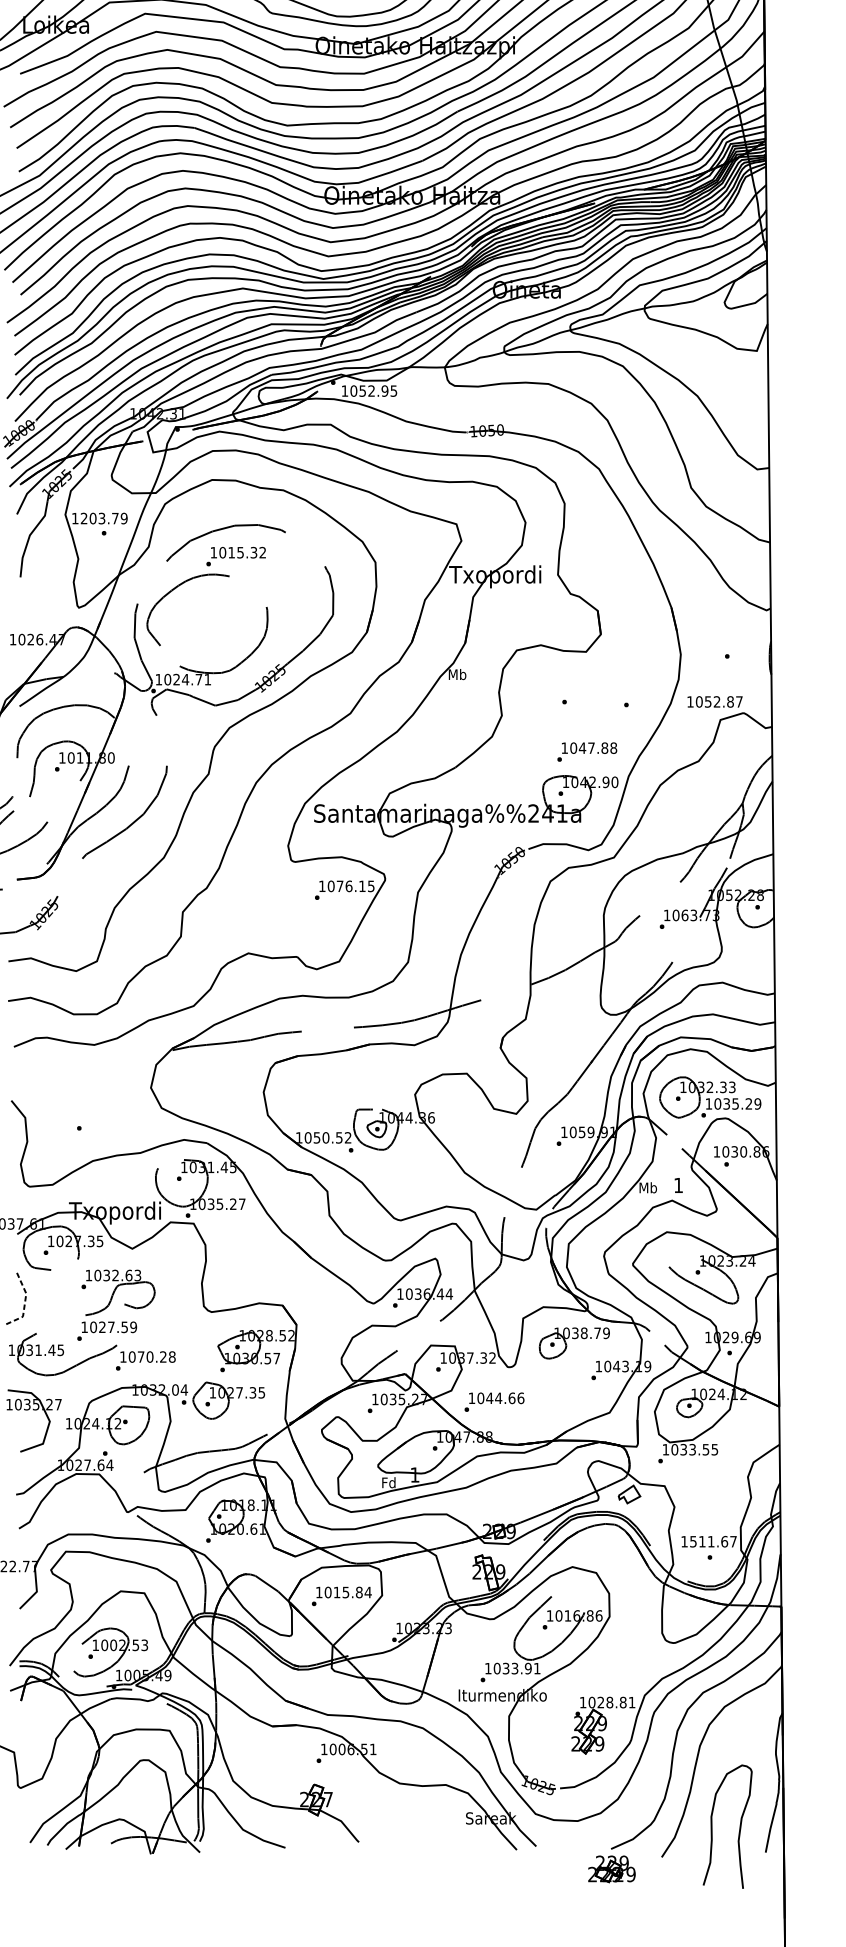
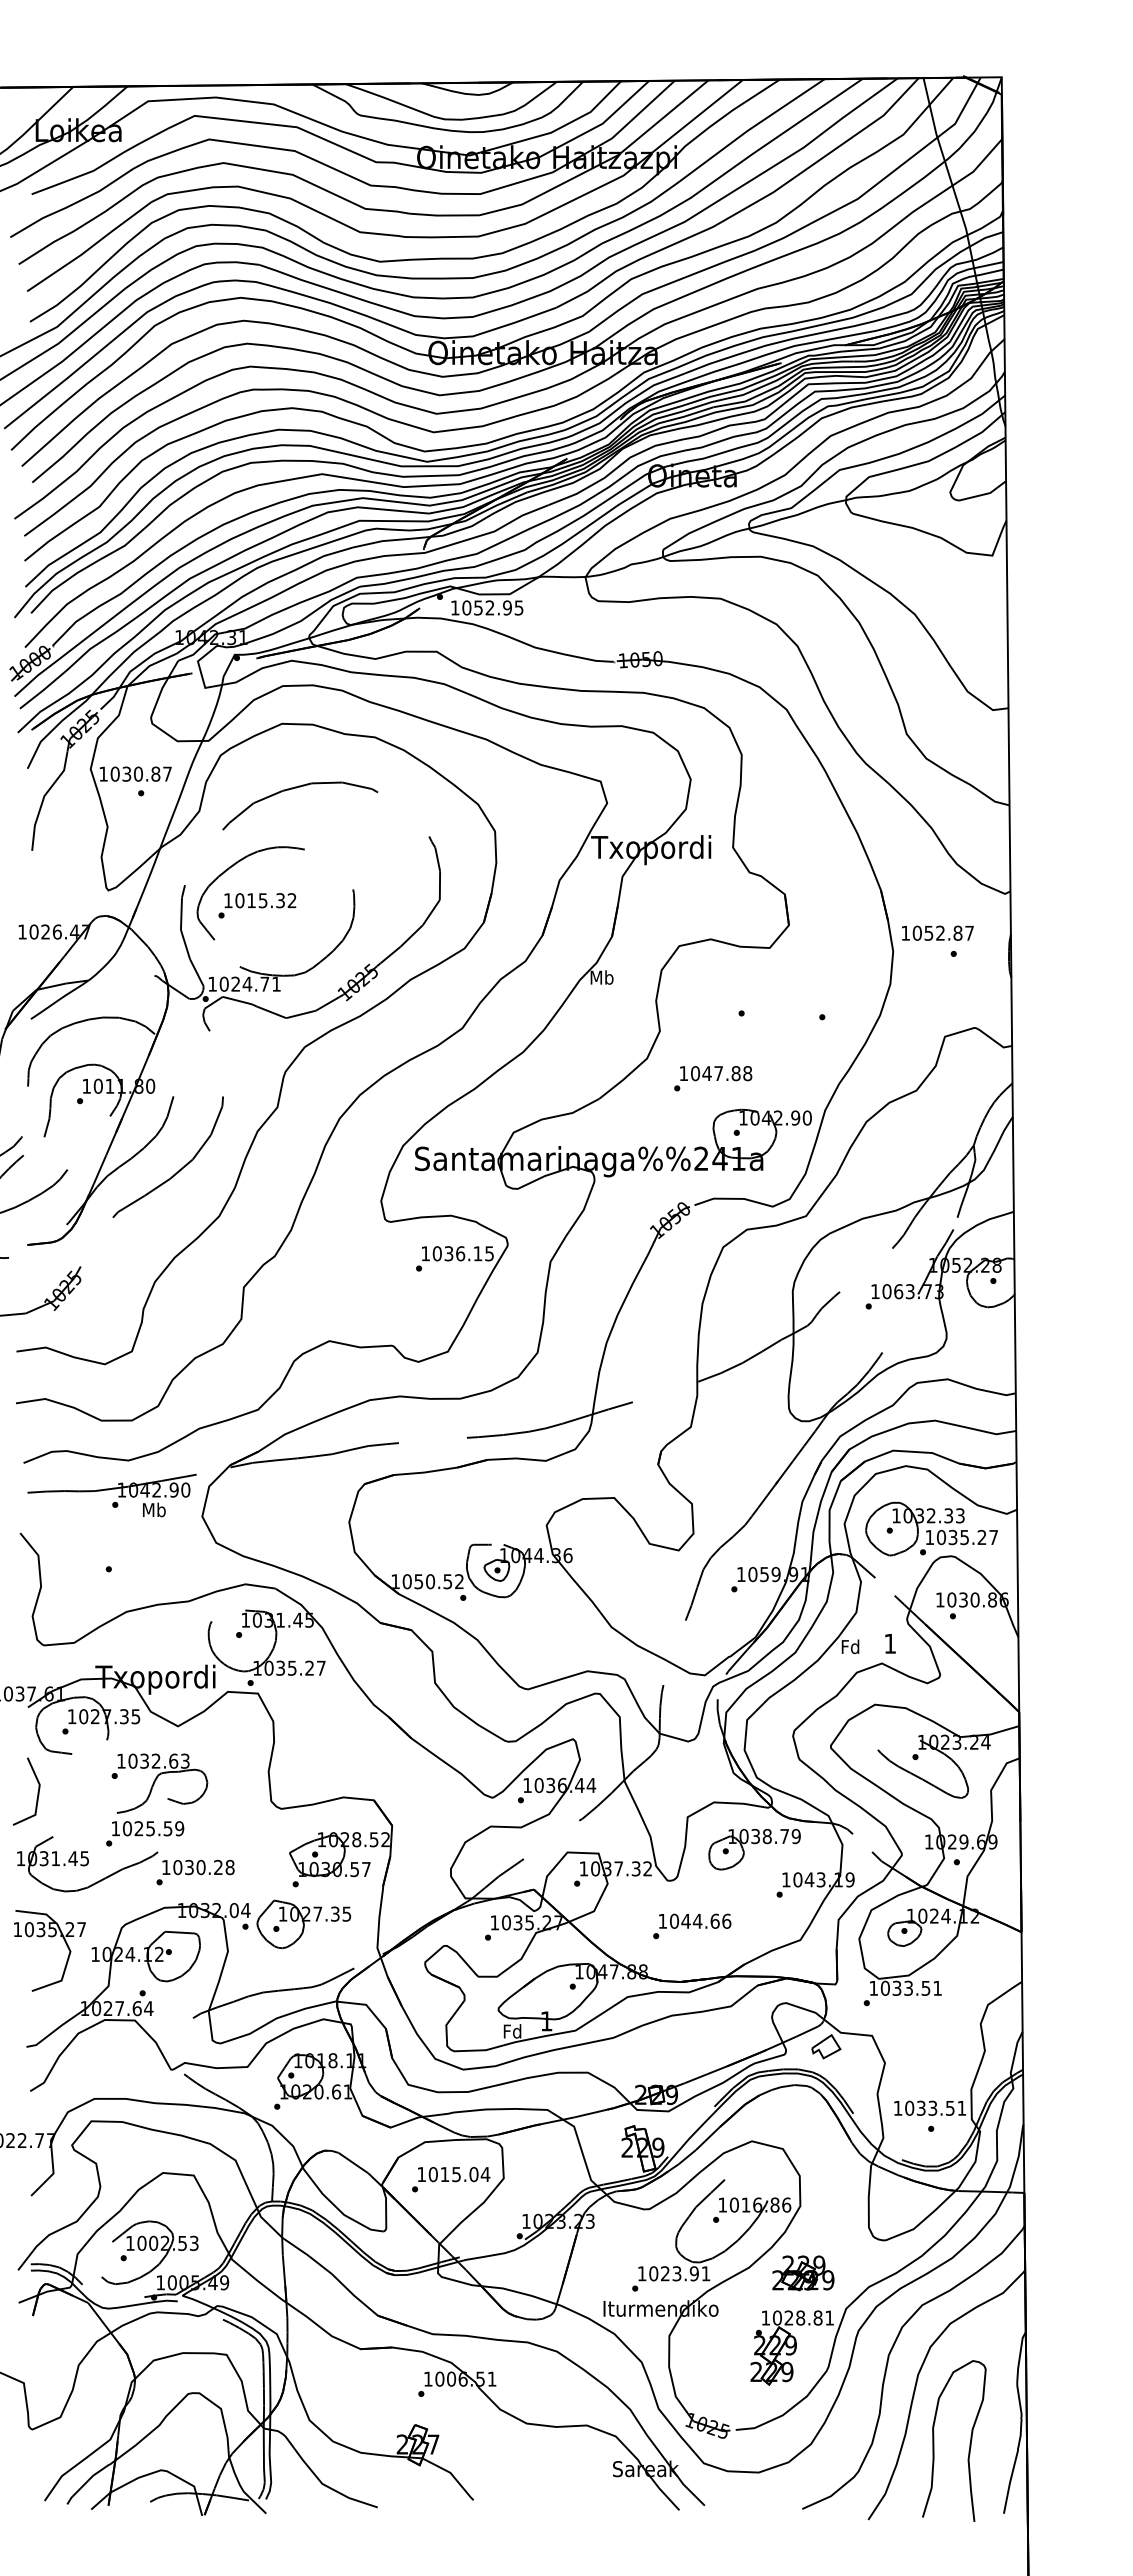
text: (103, 518) -> (140, 773), 1203.79 -> 1030.87
text: (236, 556) -> (257, 905), moved
text: (714, 701) -> (937, 932), moved
text: (587, 751) -> (713, 1078), moved
text: (339, 886) -> (448, 1253), 1076.15 -> 1036.15
part: (81, 1071) -> (111, 1495), added
text: (757, 1103) -> (993, 1537), 1035.29 -> 1035.27
text: (648, 1187) -> (850, 1646), Mb -> Fd
line: (24, 1303) -> (37, 1797), dashed -> solid
text: (111, 1327) -> (150, 1828), 1027.59 -> 1025.59
text: (141, 1357) -> (189, 1867), 1070.28 -> 1030.28
text: (494, 1402) -> (692, 1926), moved
text: (714, 1449) -> (937, 1988), 1033.55 -> 1033.51
text: (713, 1541) -> (935, 2107), 1511.67 -> 1033.51
text: (358, 1592) -> (473, 2174), 1015.84 -> 1015.04
text: (506, 1668) -> (665, 2273), 1033.91 -> 1023.91
curve: (739, 1828) -> (969, 2443), moved
part: (612, 1869) -> (803, 2273), moved

